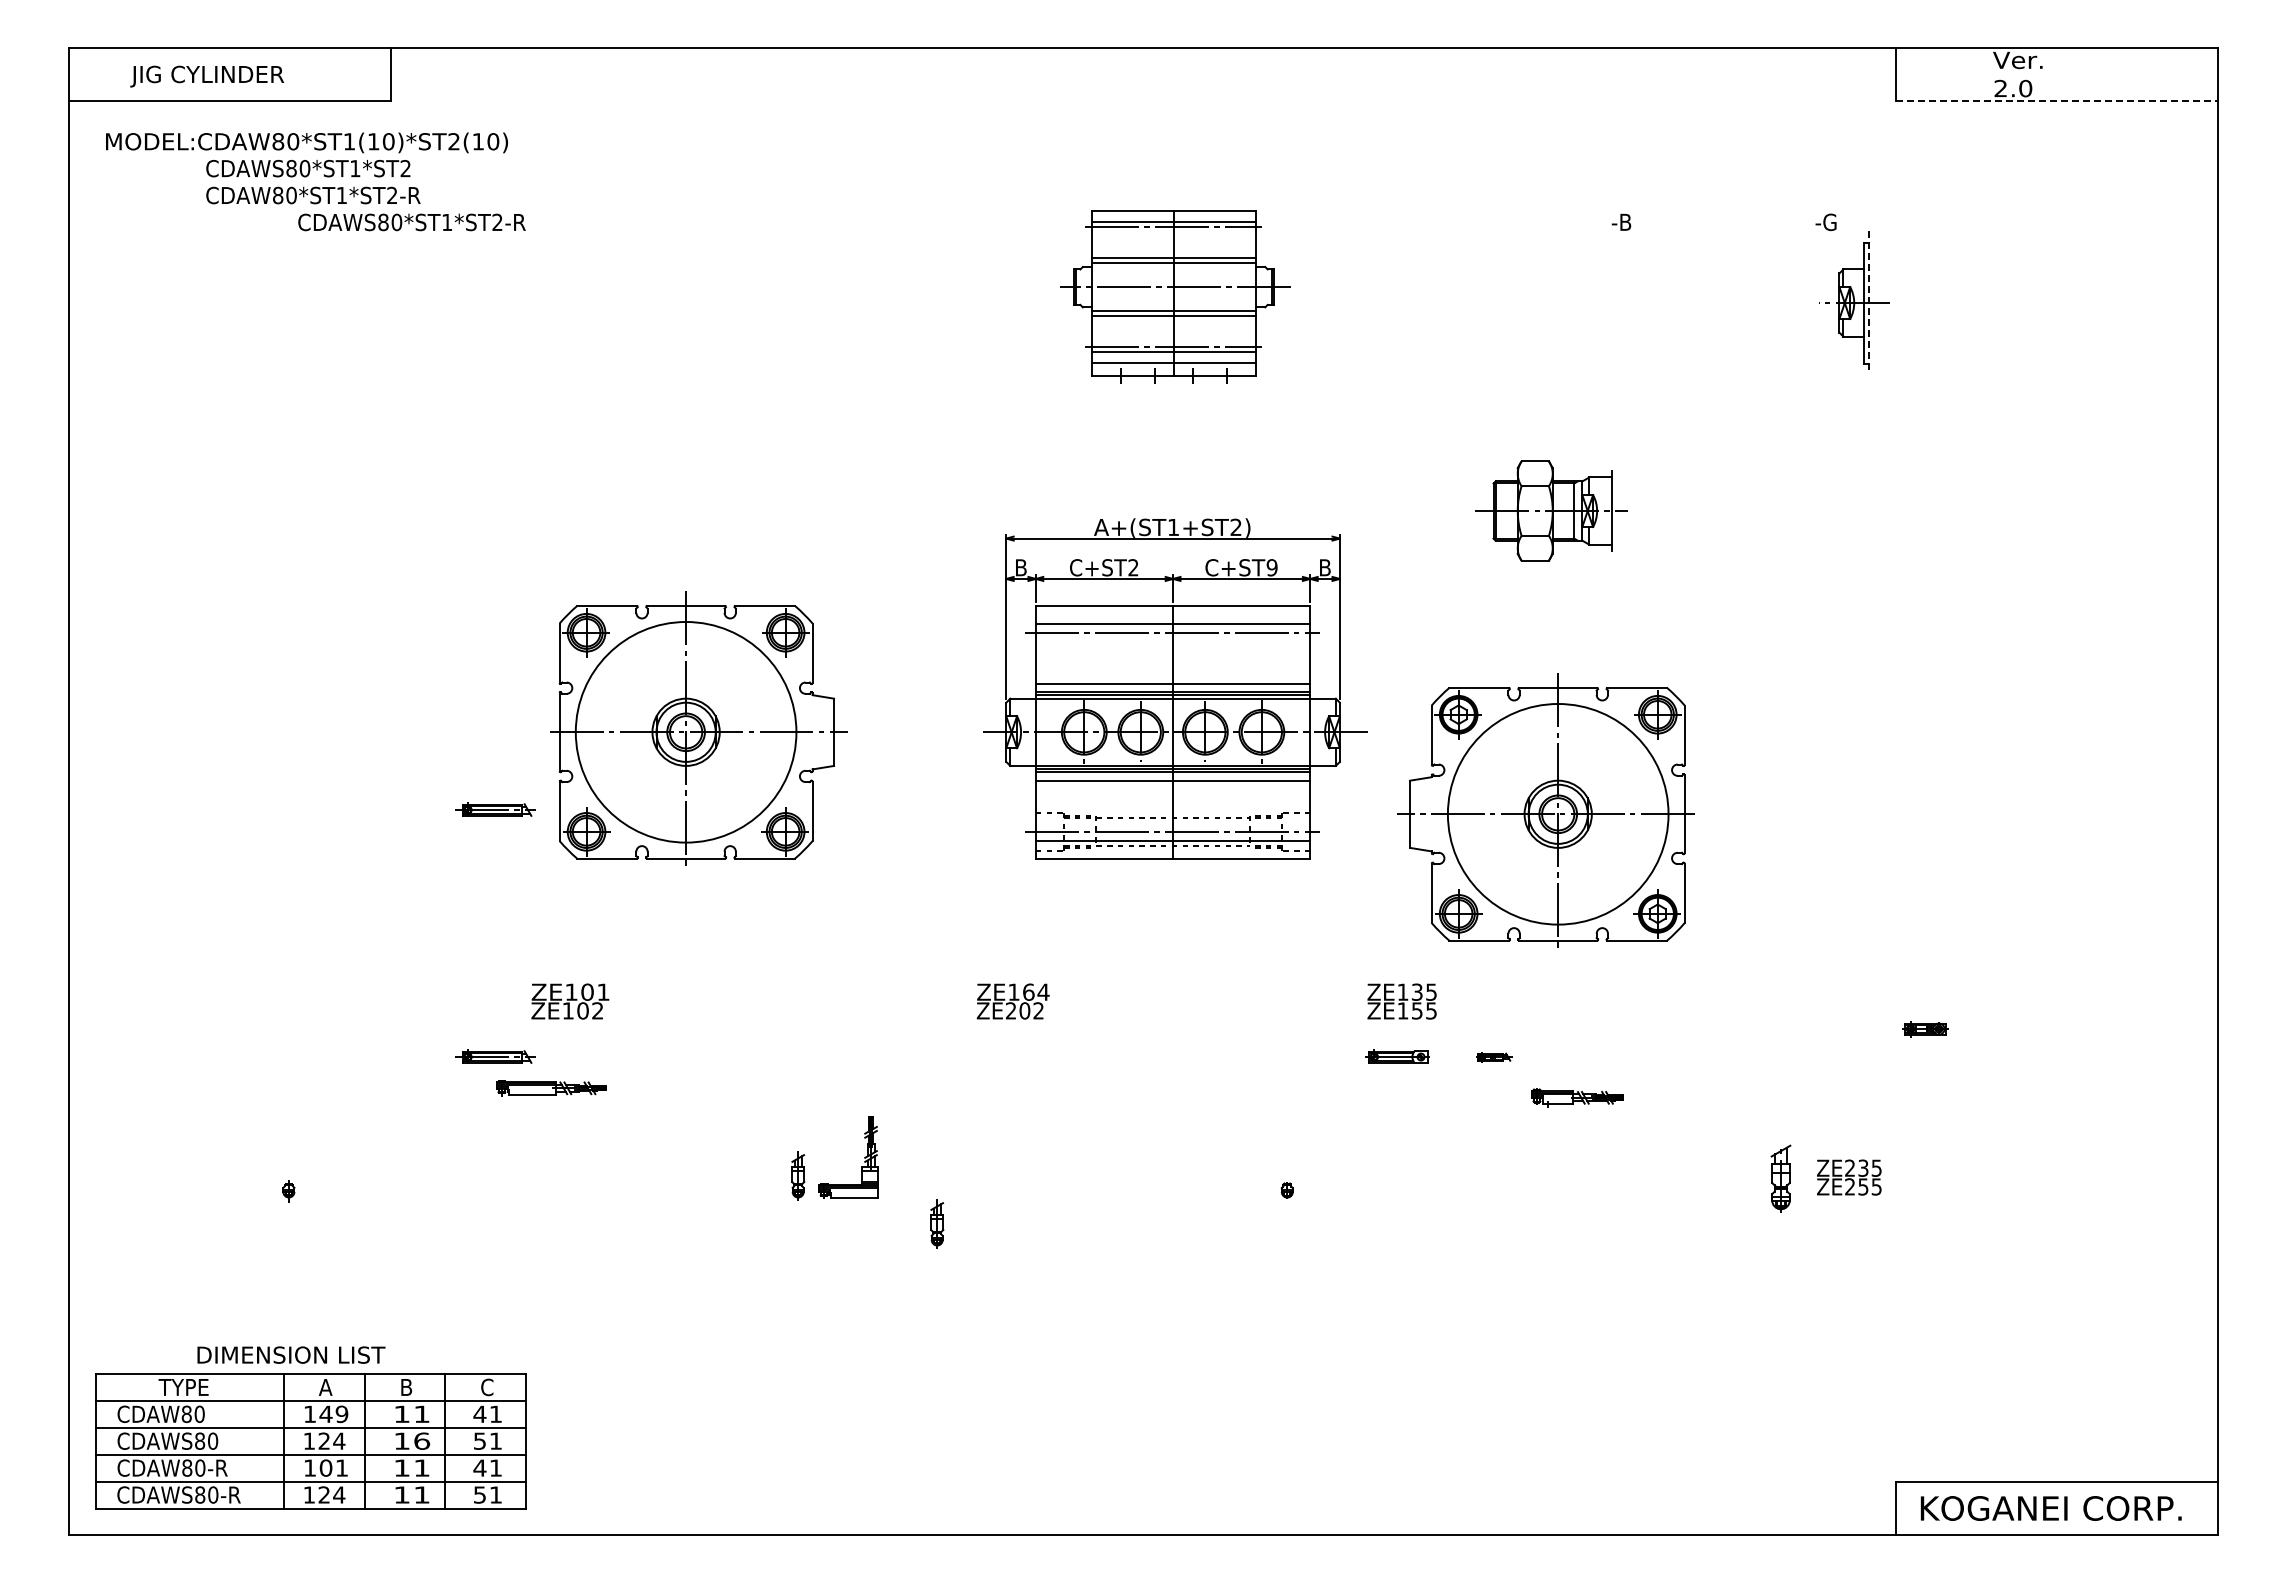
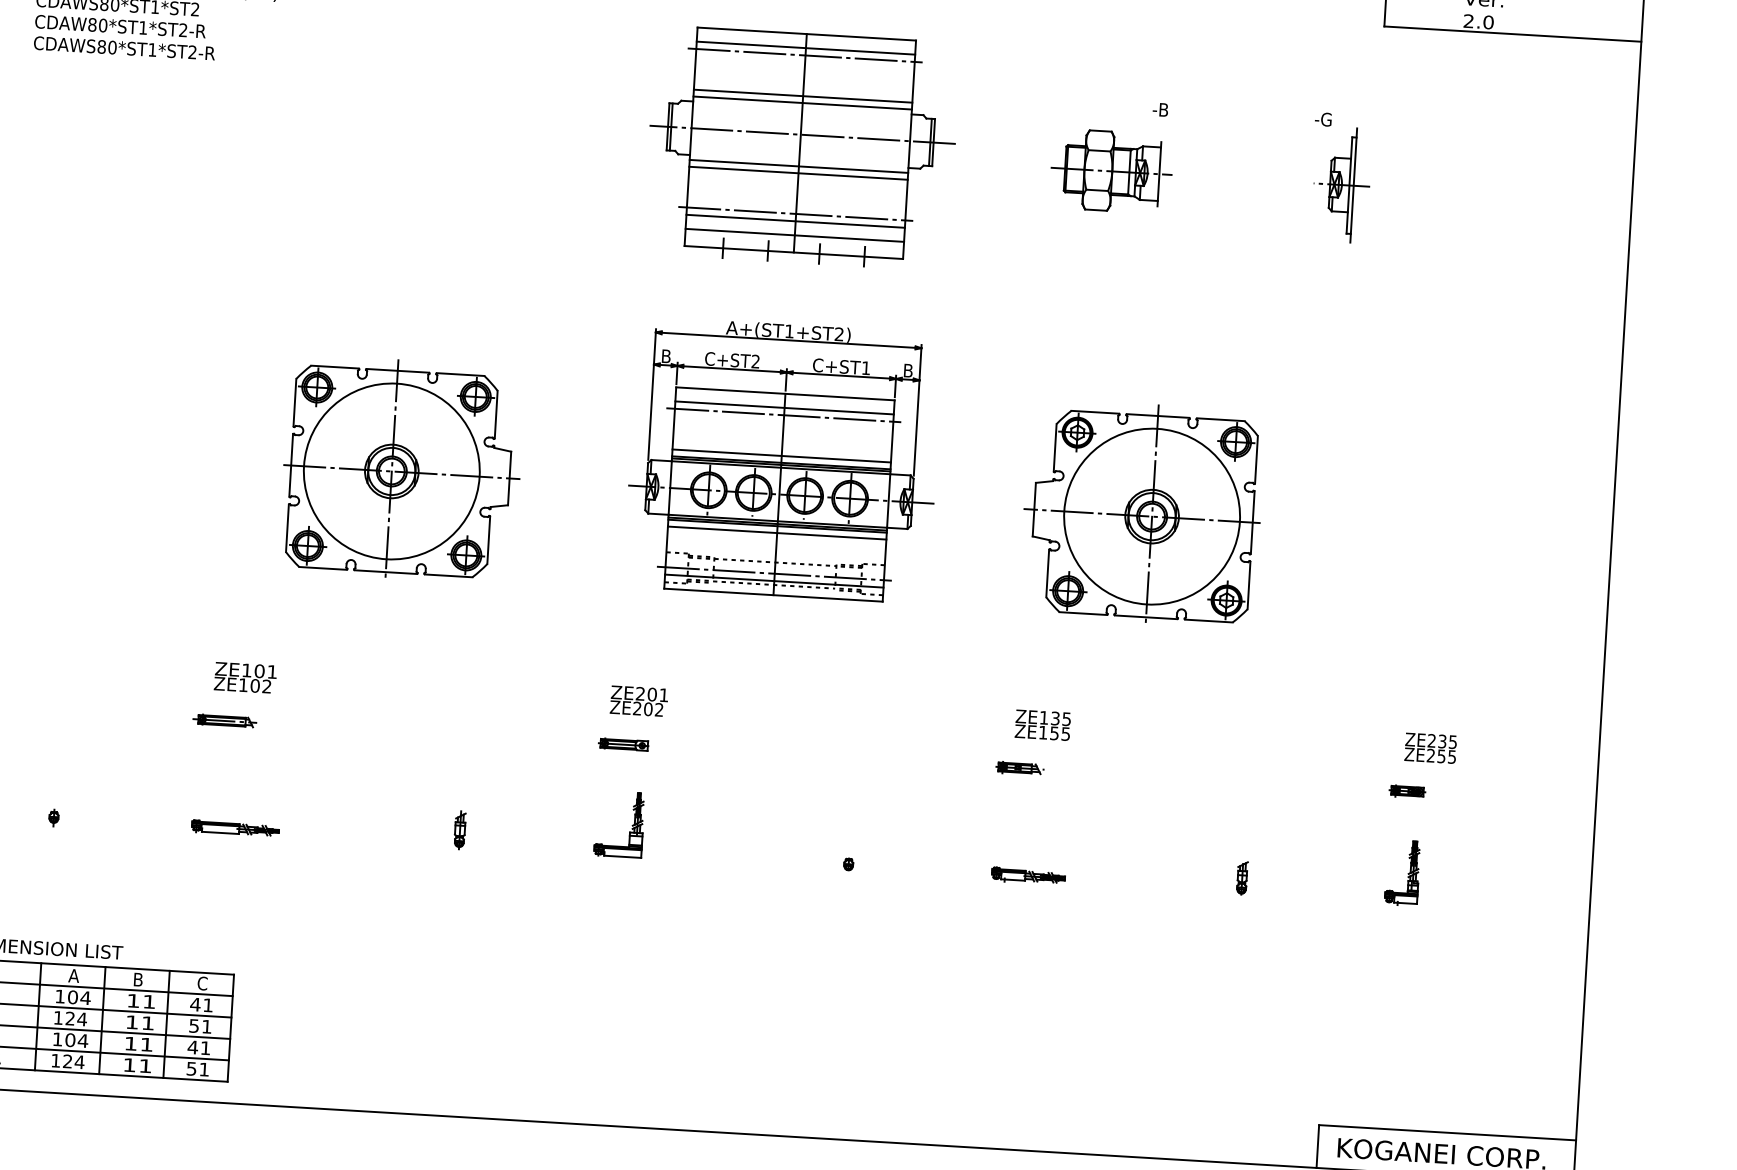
line: (2057, 101) -> (1513, 34), dashed -> solid
text: (411, 222) -> (124, 48), moved
part: (1175, 297) -> (801, 148), size x1.67
line: (1869, 302) -> (1354, 185), dashed -> solid
part: (1551, 510) -> (1111, 170), moved
text: (1271, 567) -> (865, 367), C+ST9 -> C+ST1
part: (495, 809) -> (236, 523), removed
part: (1545, 810) -> (1142, 513), moved
text: (1028, 991) -> (652, 694), ZE164 -> ZE201
text: (570, 1001) -> (245, 677), moved
text: (1401, 1001) -> (1042, 725), moved
part: (1925, 1029) -> (1407, 791), moved
part: (1397, 1056) -> (623, 744), moved
part: (1494, 1057) -> (1019, 768), size x1.67
part: (551, 1088) -> (235, 829), moved
part: (1577, 1097) -> (1028, 876), moved
part: (1988, 1159) -> (1408, 873), added
part: (861, 1166) -> (629, 832), moved
part: (1780, 1177) -> (1241, 877), size x0.62
text: (1849, 1177) -> (1430, 748), moved
part: (937, 1223) -> (568, 874), removed
text: (333, 1414) -> (78, 997), 149 -> 104
text: (422, 1440) -> (148, 1022), 16 -> 11
text: (341, 1467) -> (82, 1040), 101 -> 104

